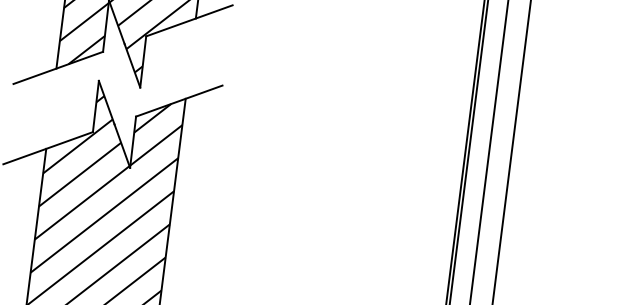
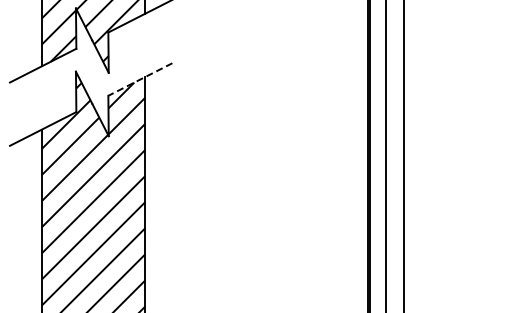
line: (179, 101) -> (140, 79), solid -> dashed

